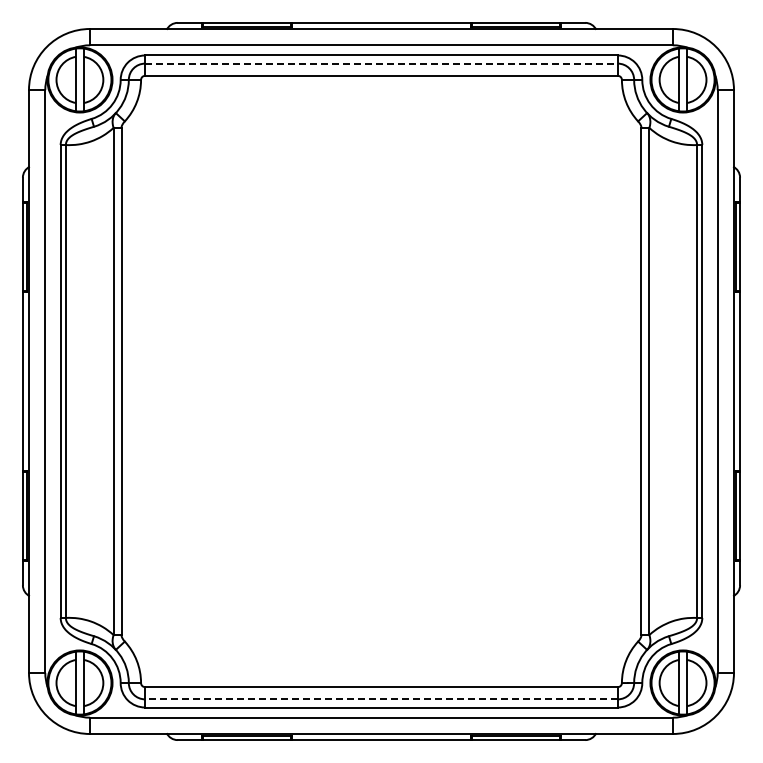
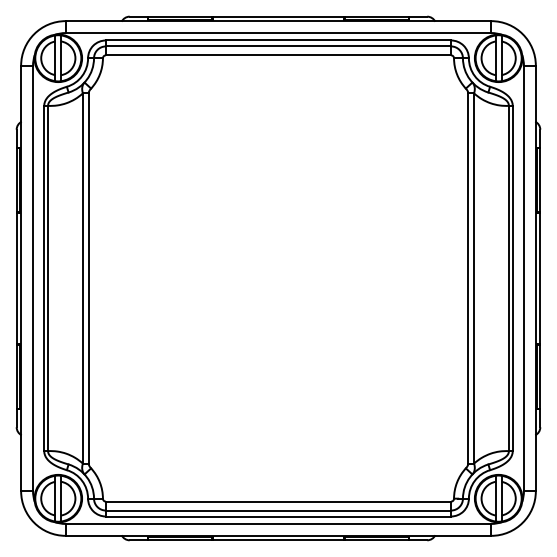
line: (381, 63) -> (278, 46), dashed -> solid
line: (380, 699) -> (277, 510), dashed -> solid

